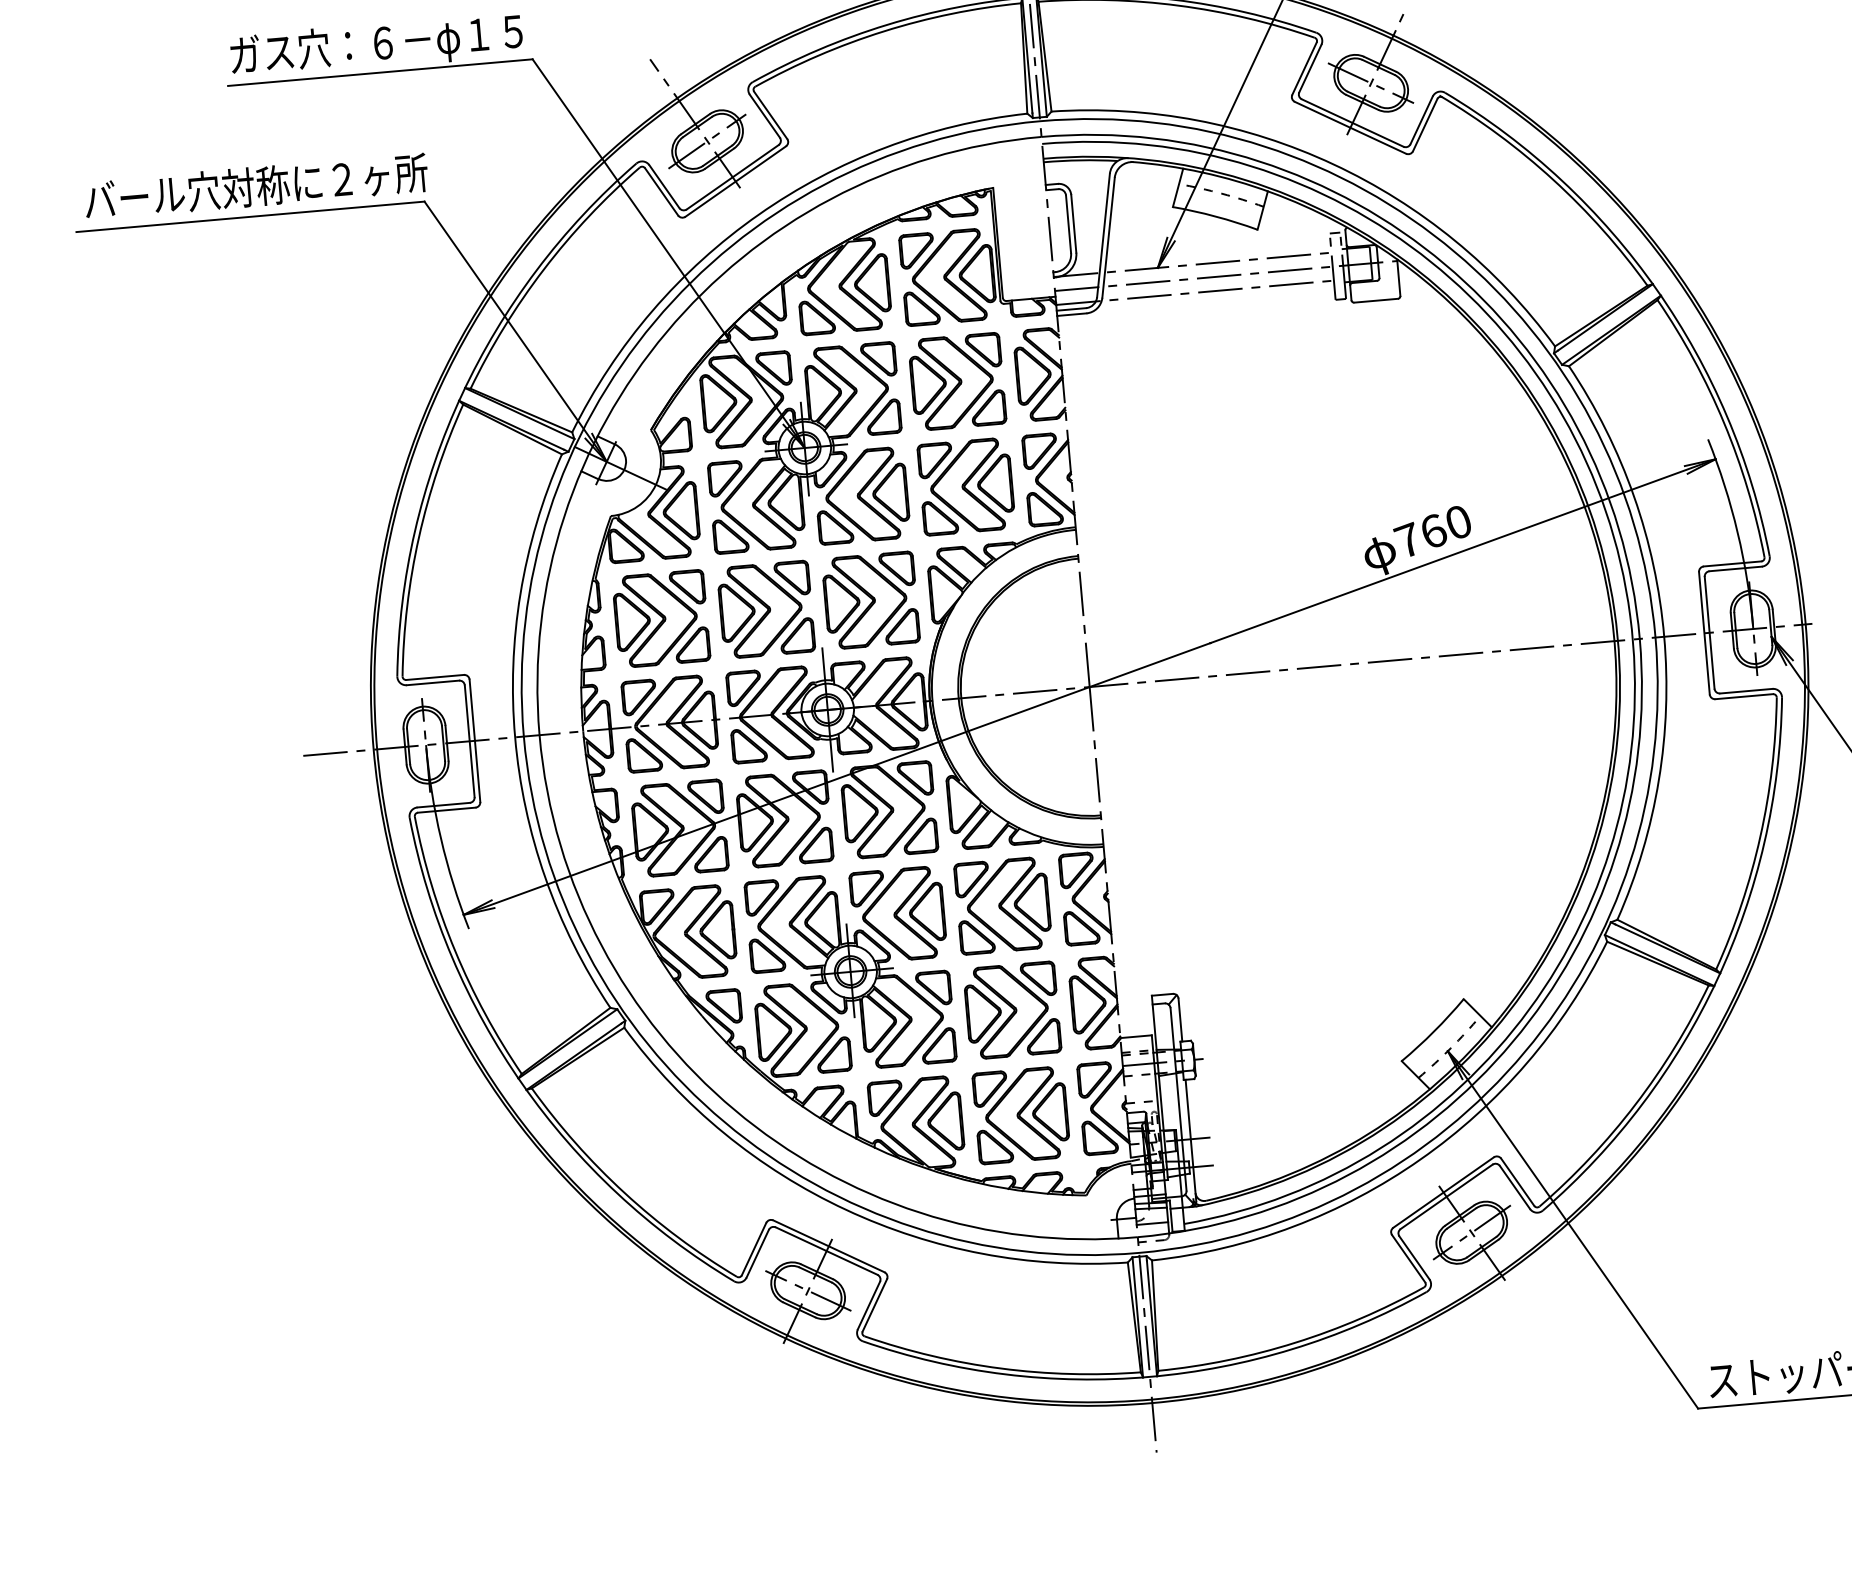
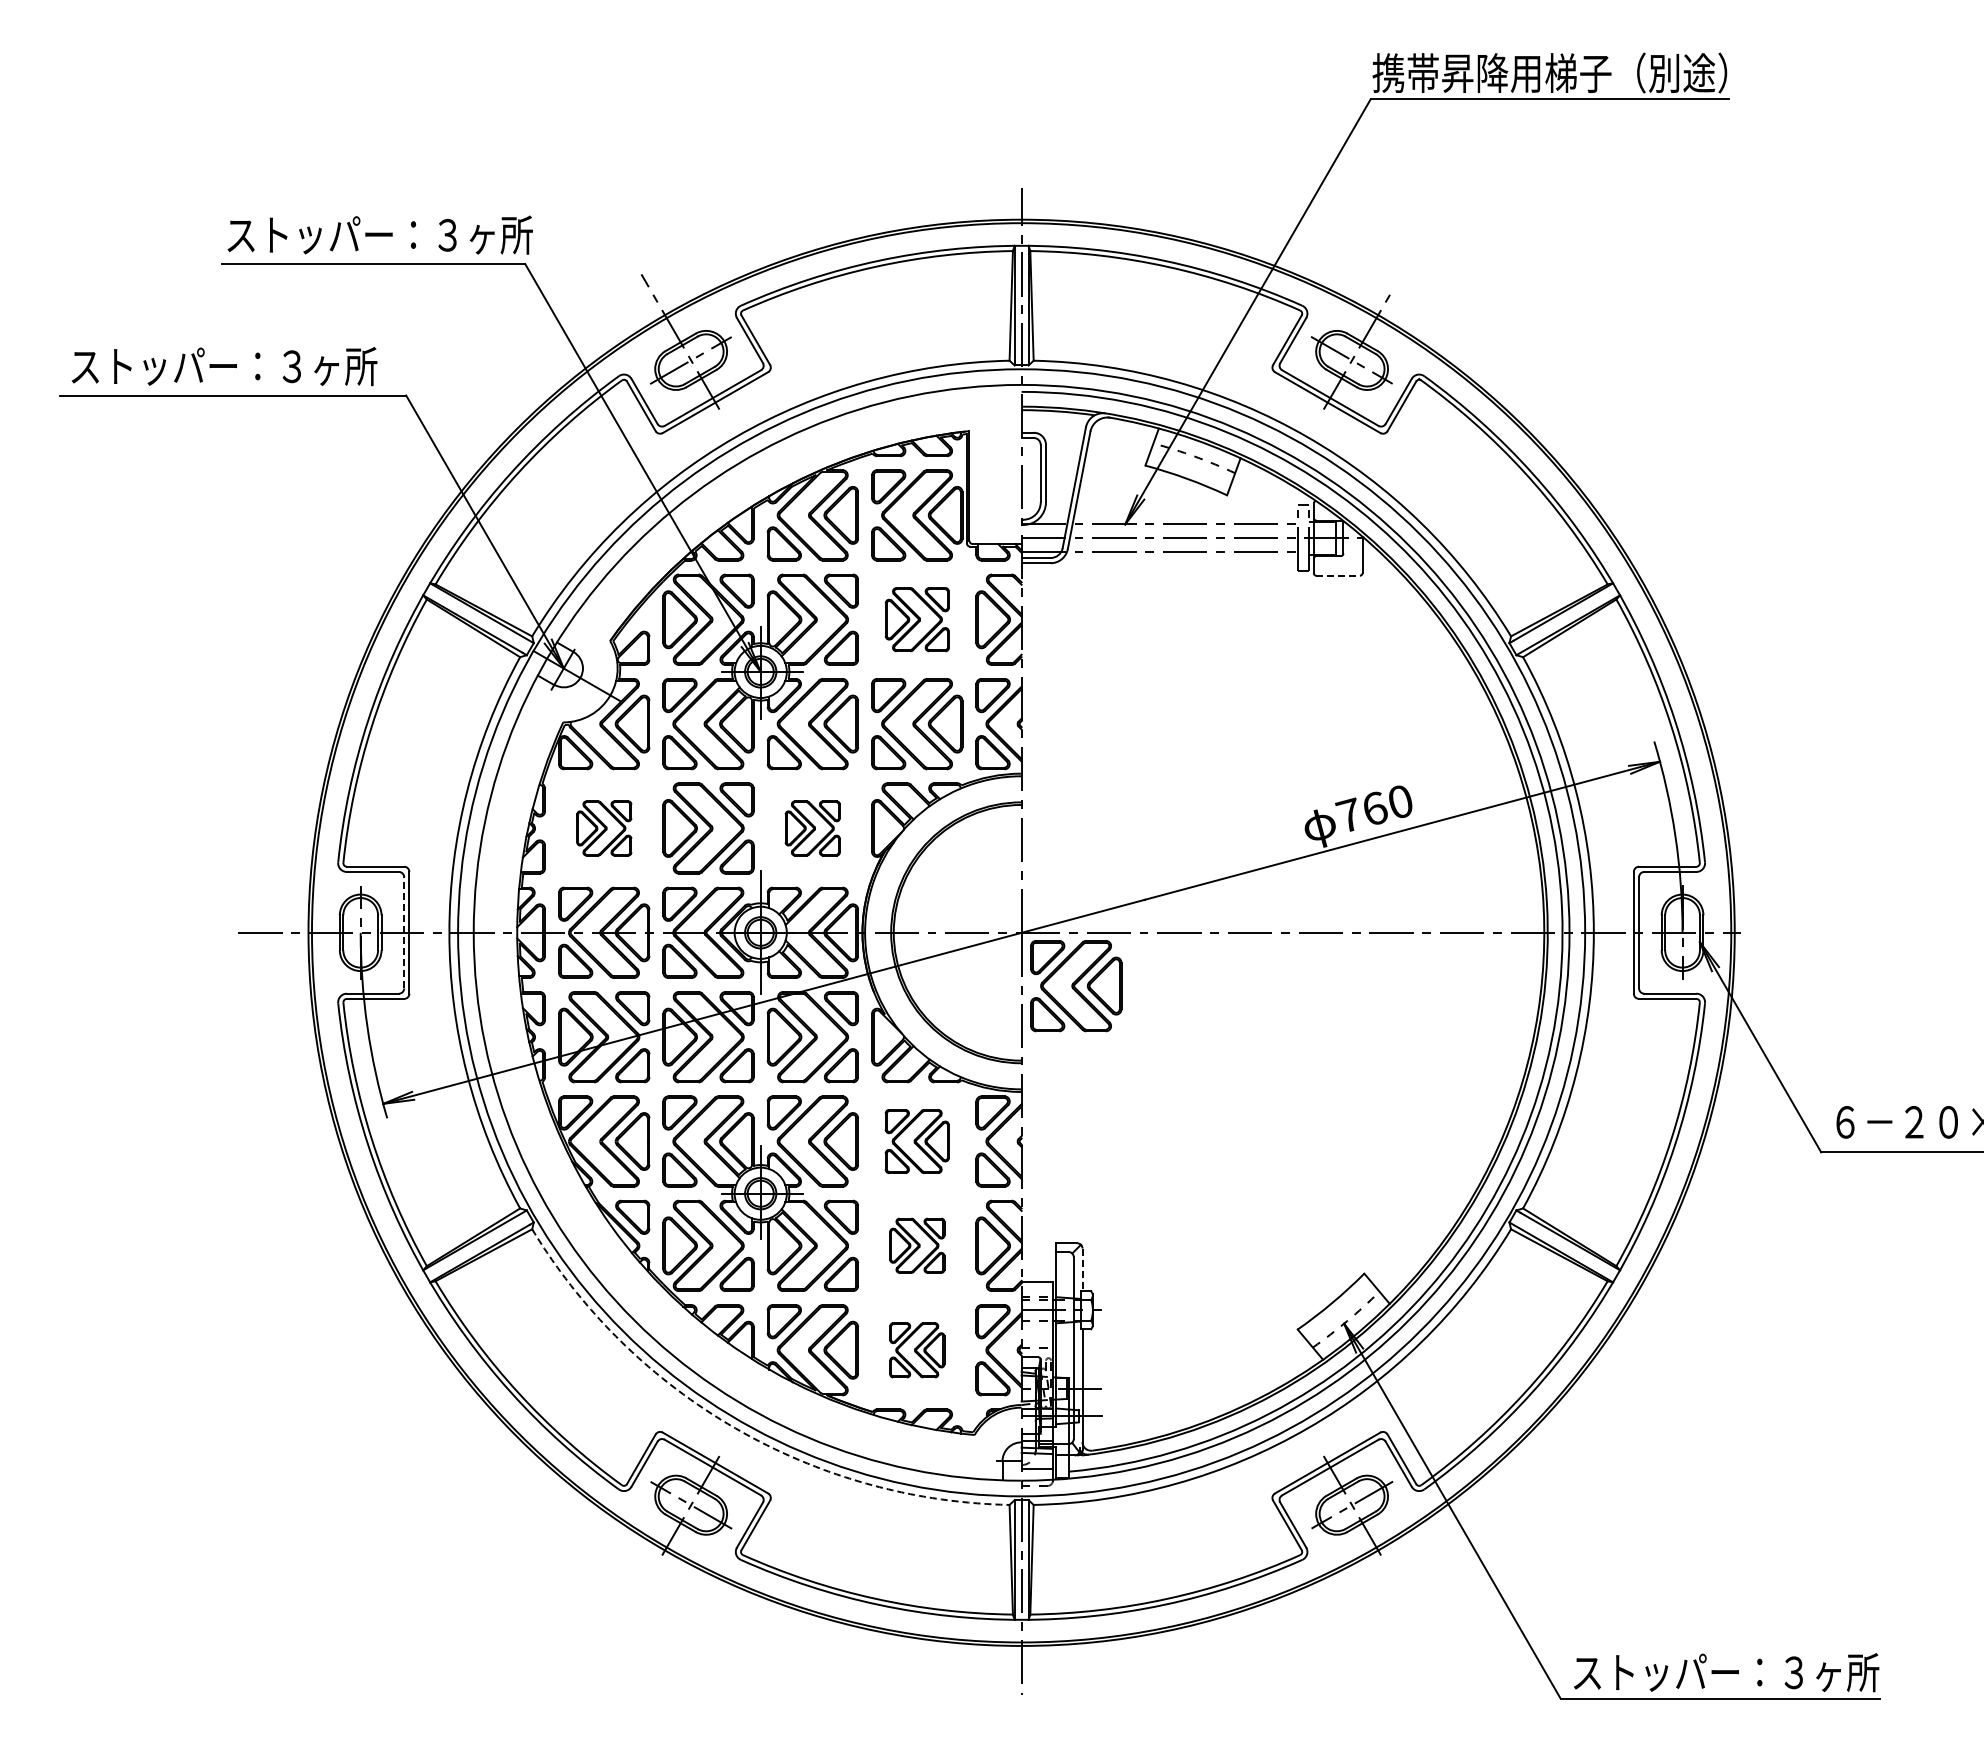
text: (383, 44) -> (379, 236), ガス穴：６－φ１５ -> ストッパー：３ヶ所
text: (255, 187) -> (240, 366), バール穴対称に２ヶ所 -> ストッパー：３ヶ所
line: (1376, 300) -> (1338, 575), solid -> dashed
part: (957, 381) -> (917, 619), size x0.7
part: (870, 600) -> (812, 828), size x0.6
part: (661, 618) -> (604, 828), size x0.6
part: (1149, 736) -> (1076, 986), added
line: (470, 740) -> (404, 932), solid -> dashed
part: (1003, 905) -> (917, 1141), size x0.7
part: (1012, 1010) -> (917, 1245), size x0.6
line: (1180, 1020) -> (1082, 1270), solid -> dashed
part: (1021, 1115) -> (917, 1350), size x0.6
arc: (845, 1209) -> (735, 1428), solid -> dashed

